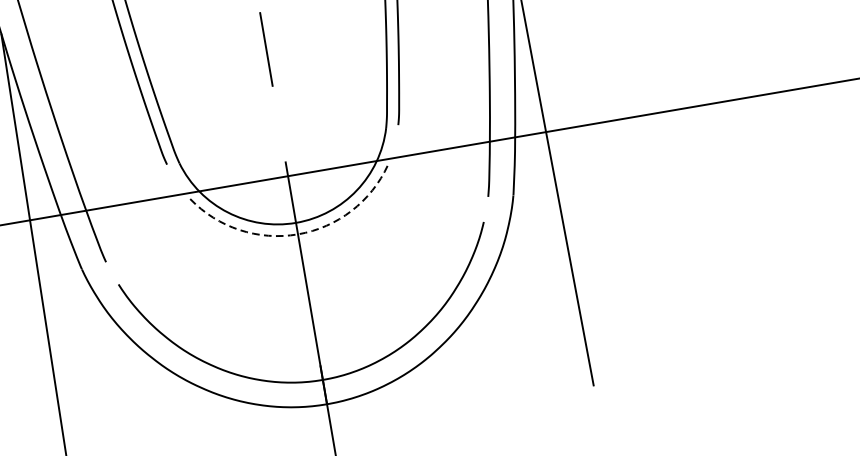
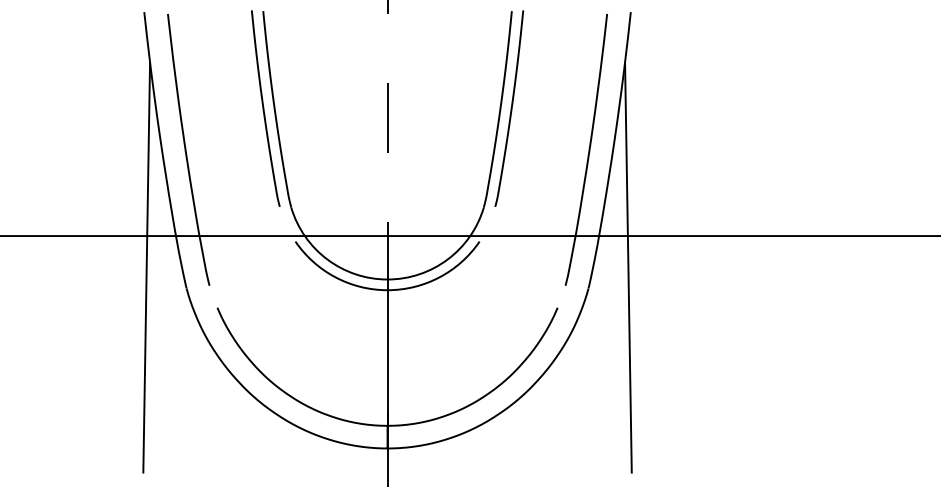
arc: (297, 234) -> (387, 290), dashed -> solid

